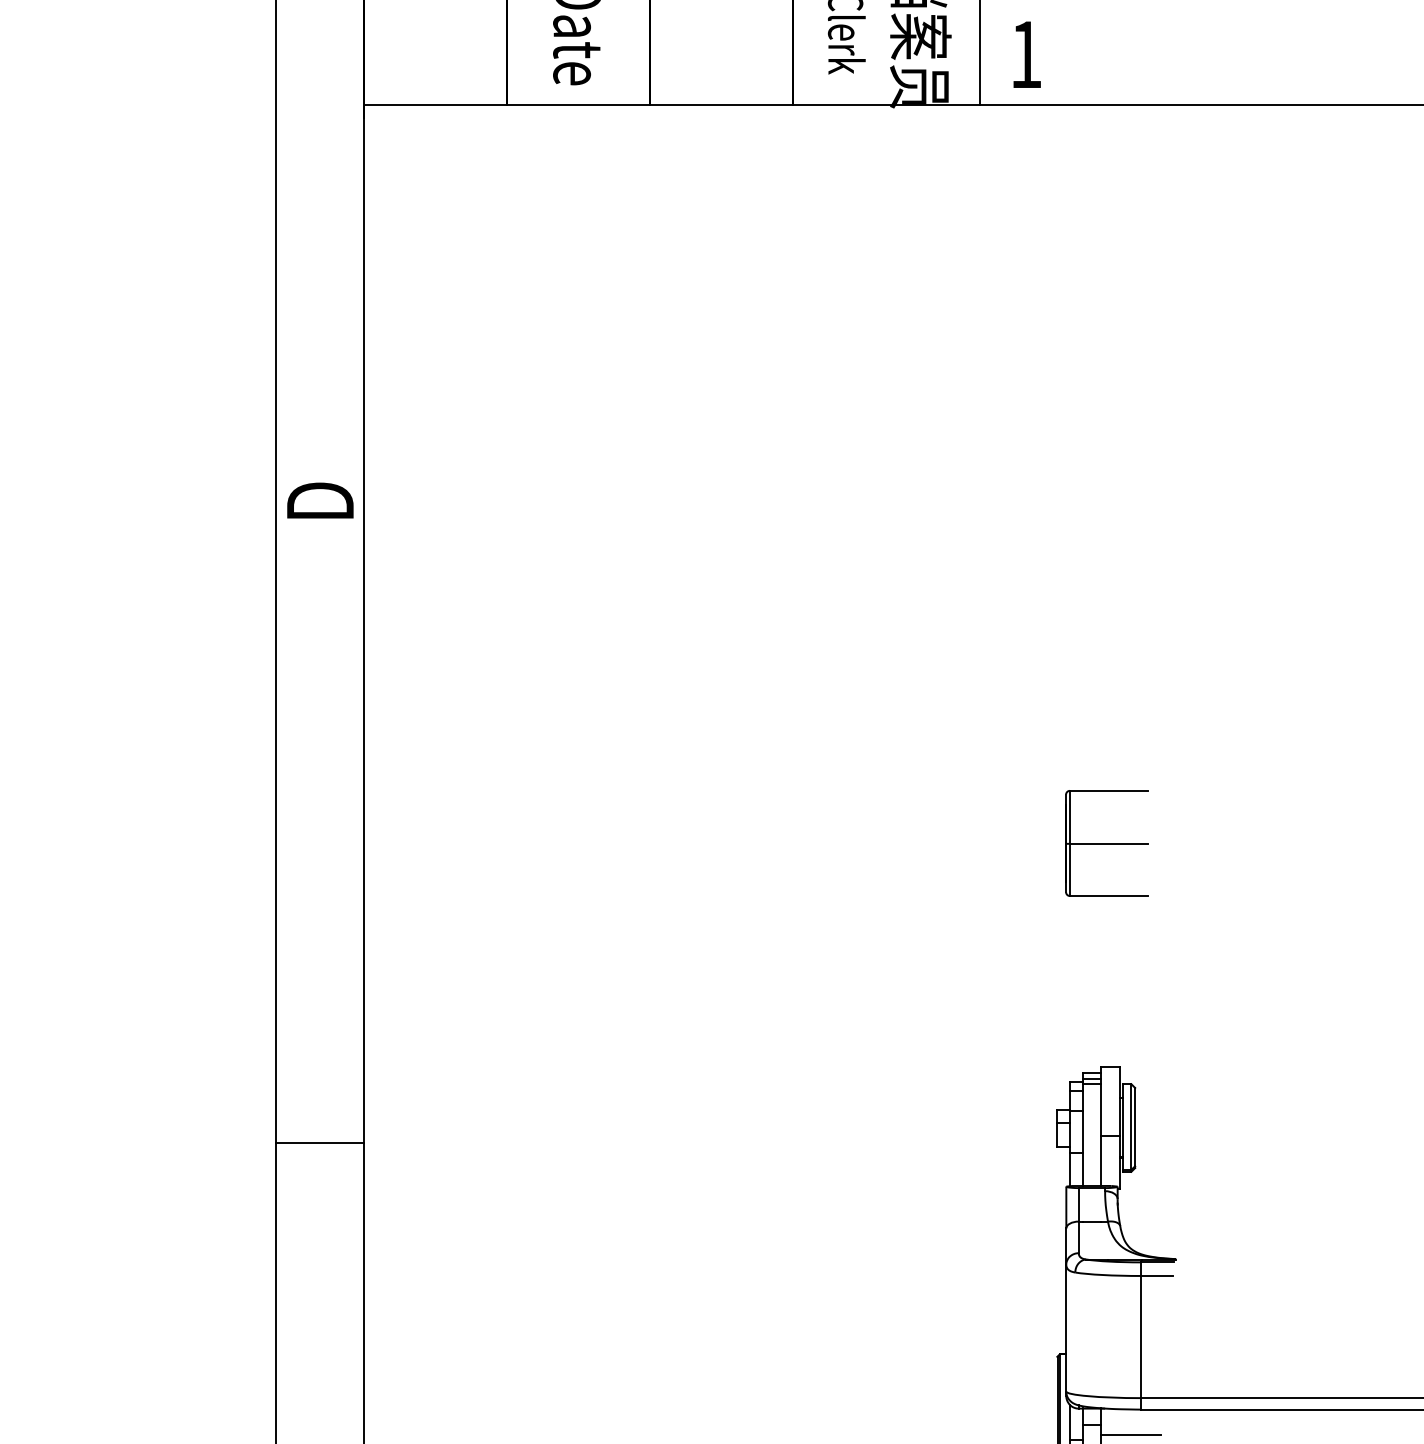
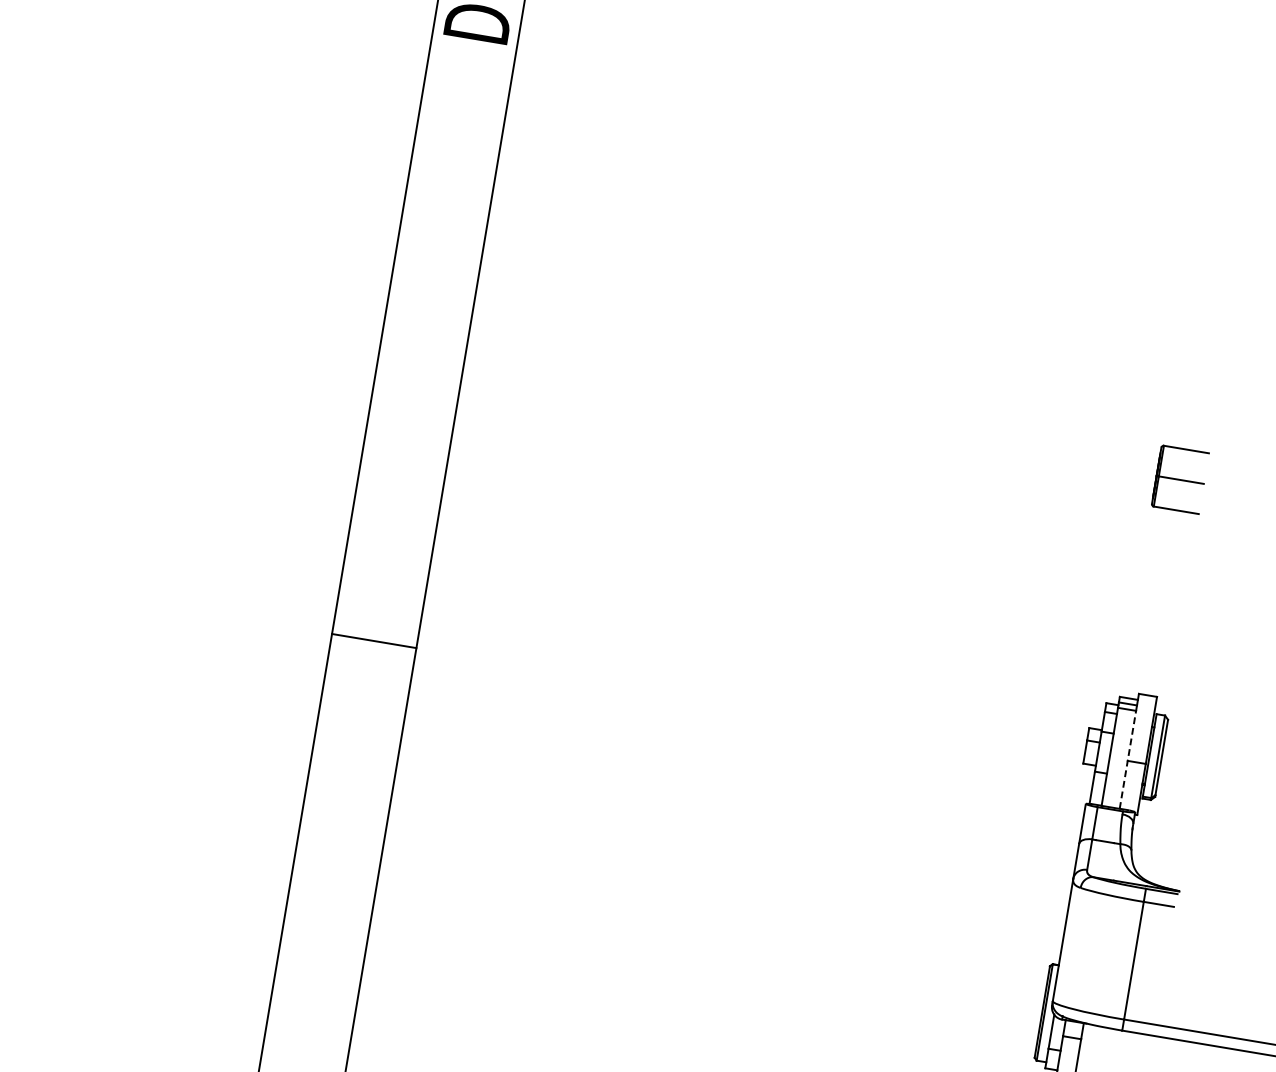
part: (1106, 843) -> (1179, 479), size x0.6
line: (1101, 1135) -> (1127, 760), solid -> dashed
line: (1131, 1435) -> (1108, 1053), removed

